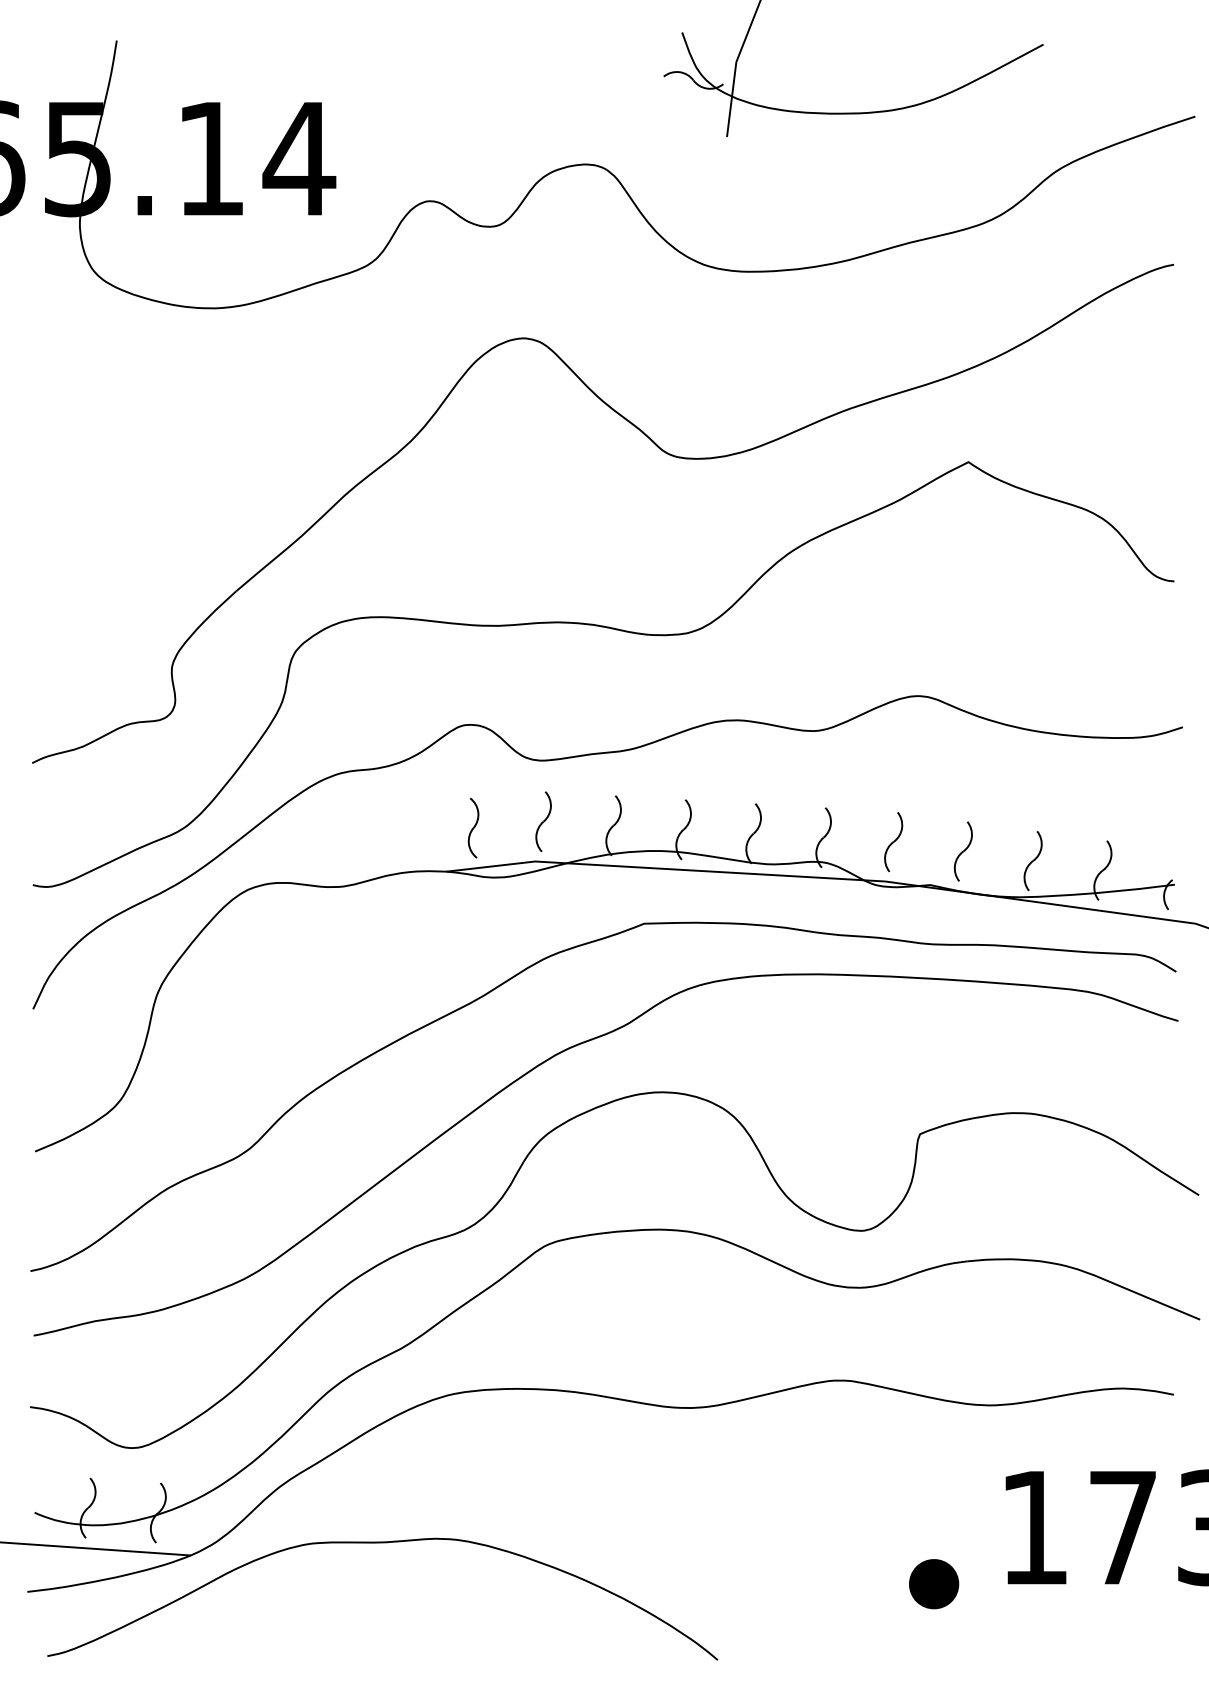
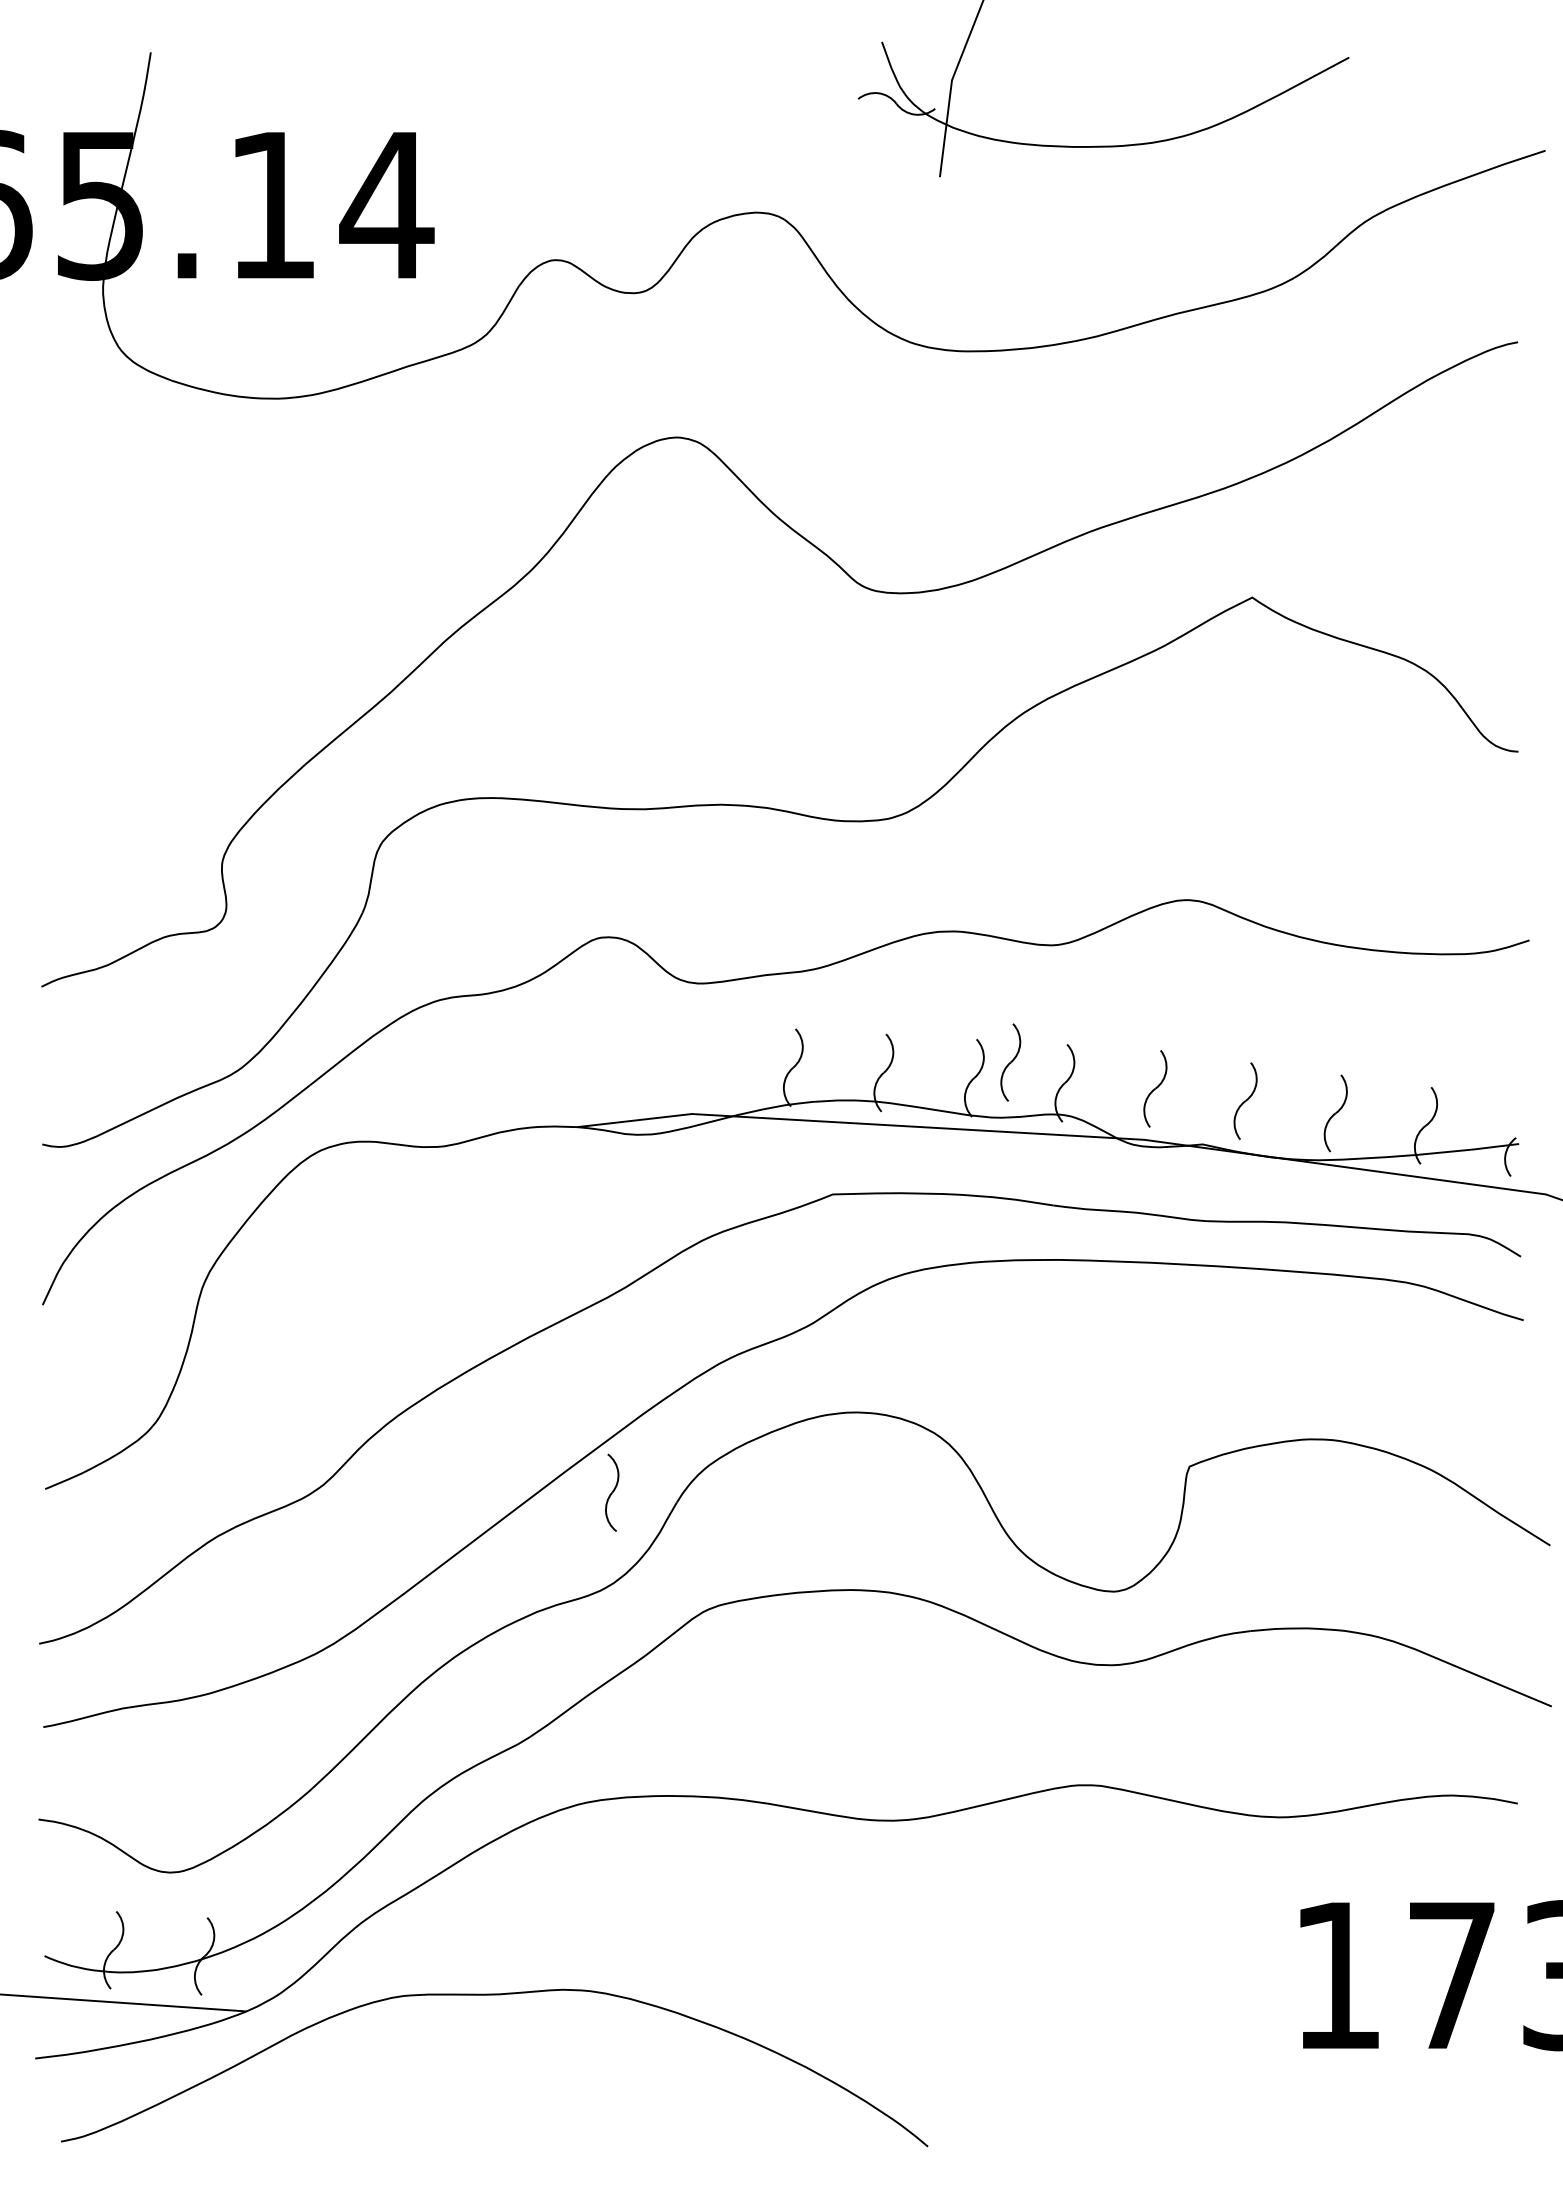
part: (543, 821) -> (1010, 1062), moved
part: (473, 827) -> (612, 1492), moved
part: (933, 1584) -> (1207, 2048), removed

